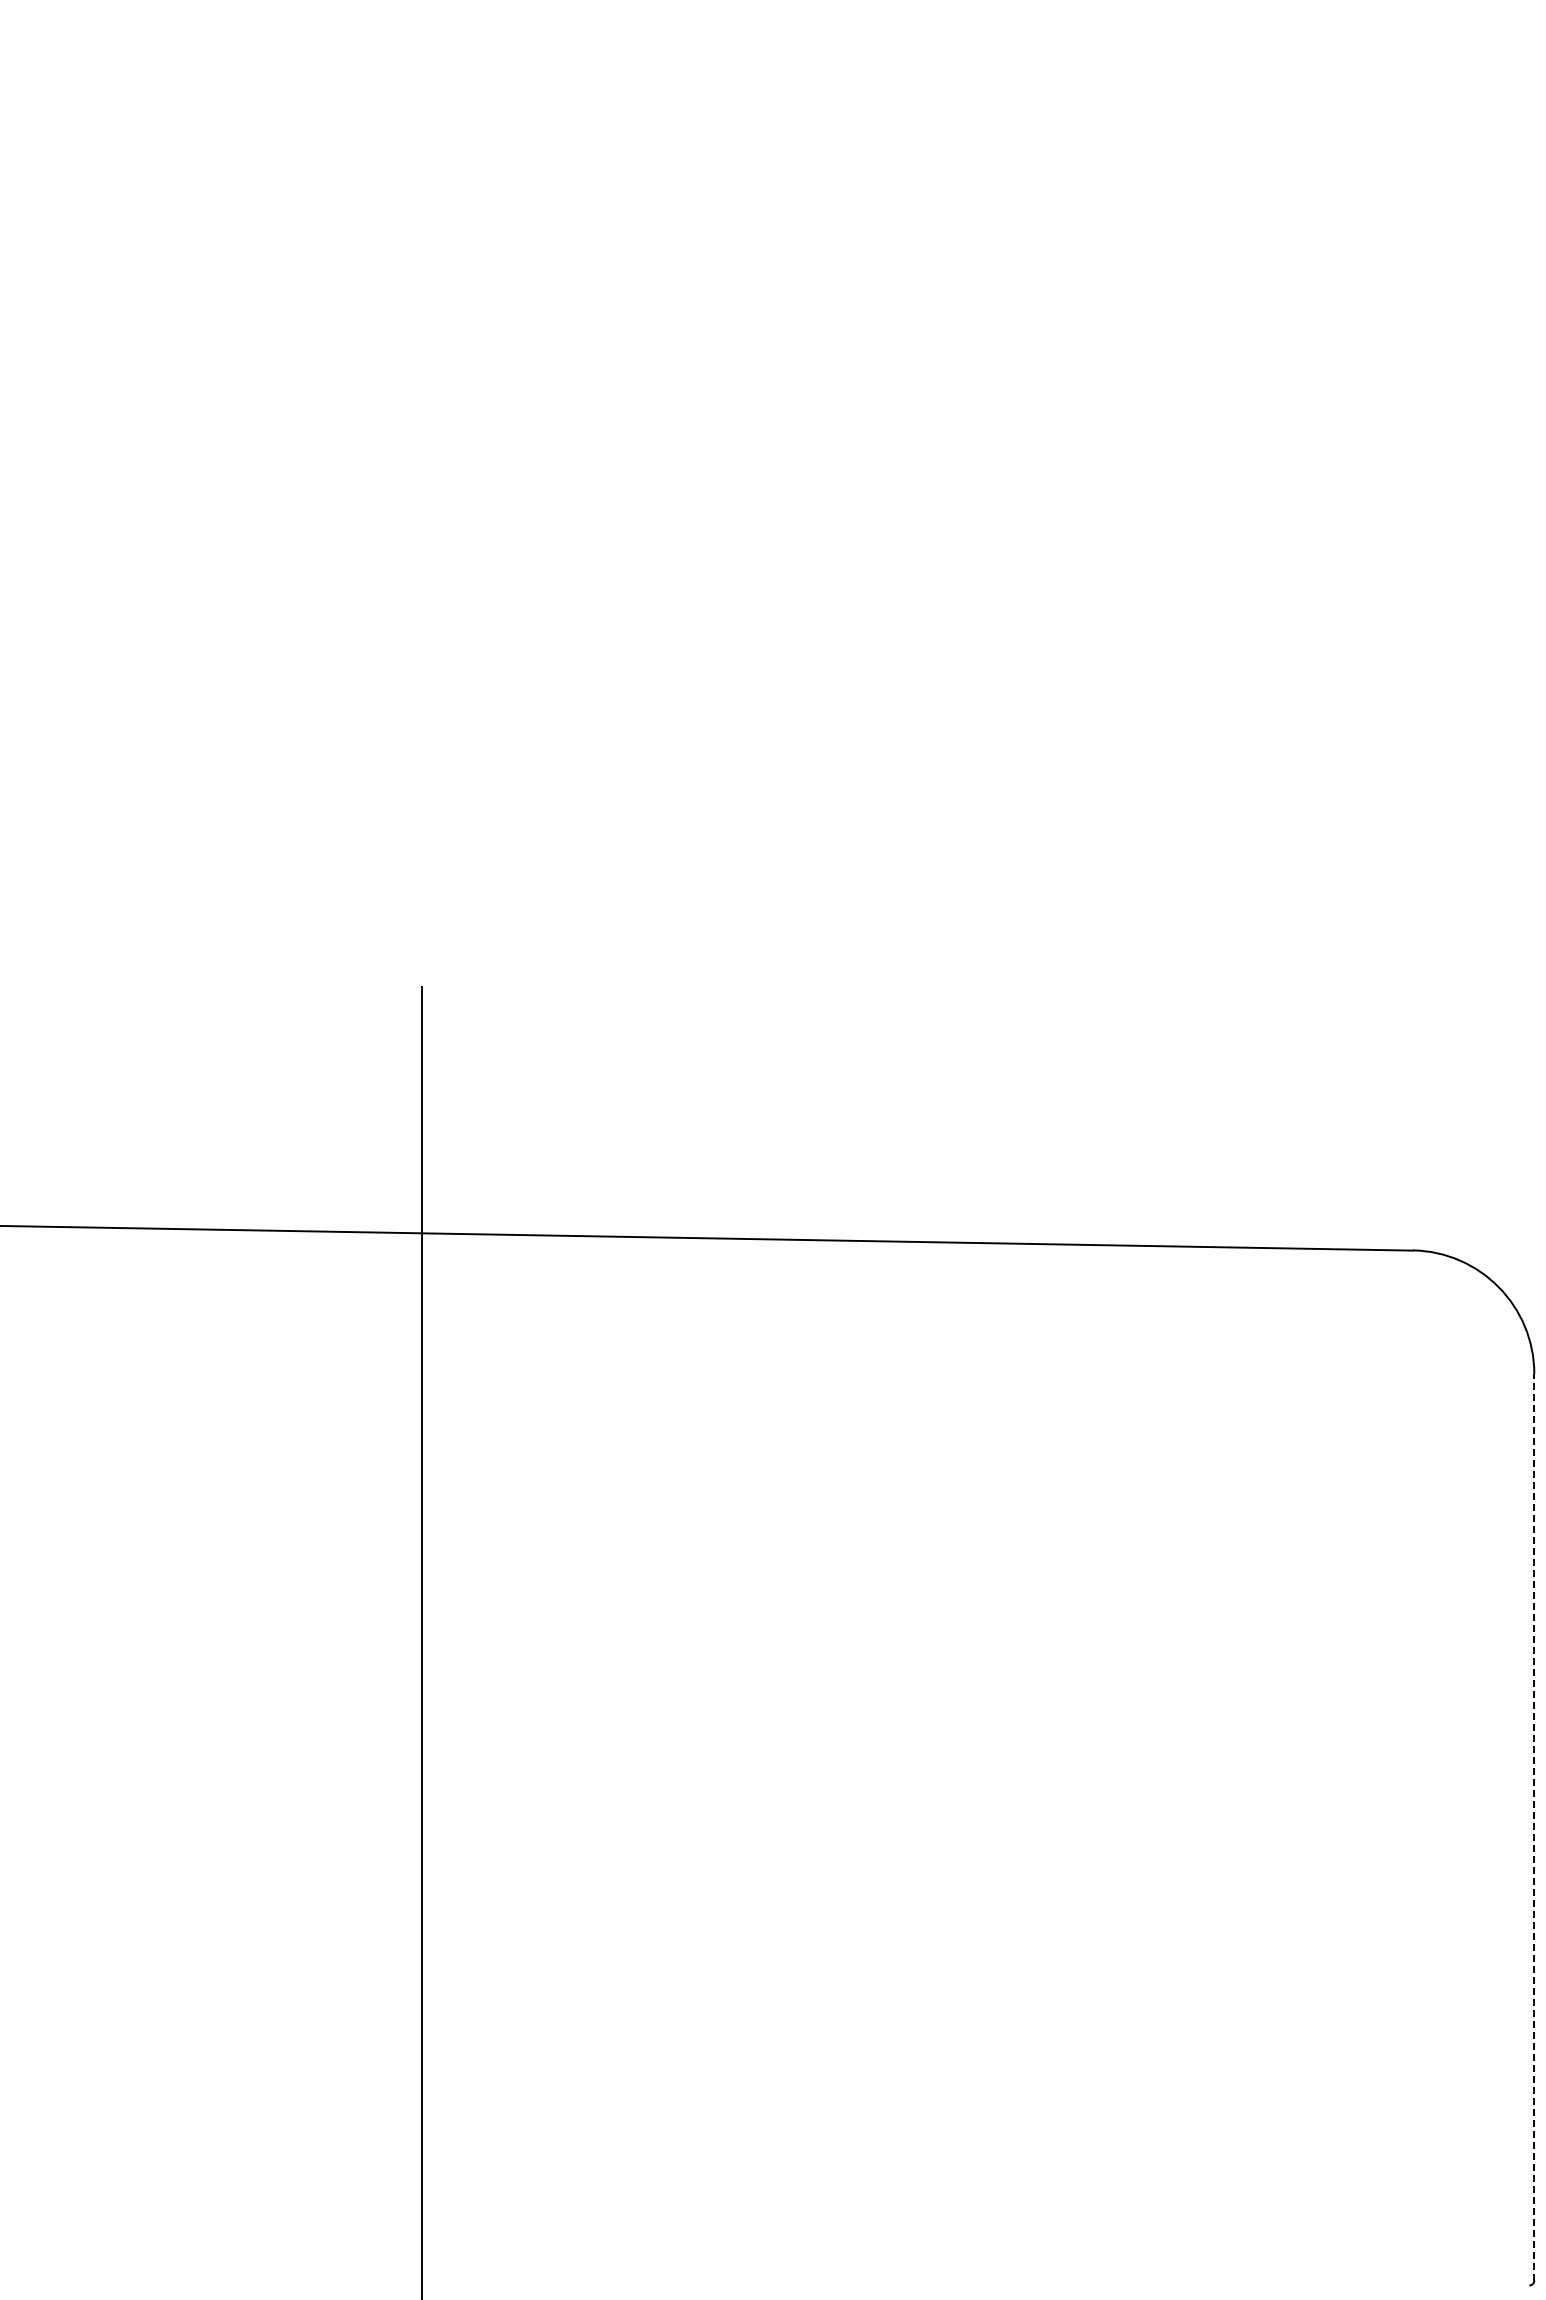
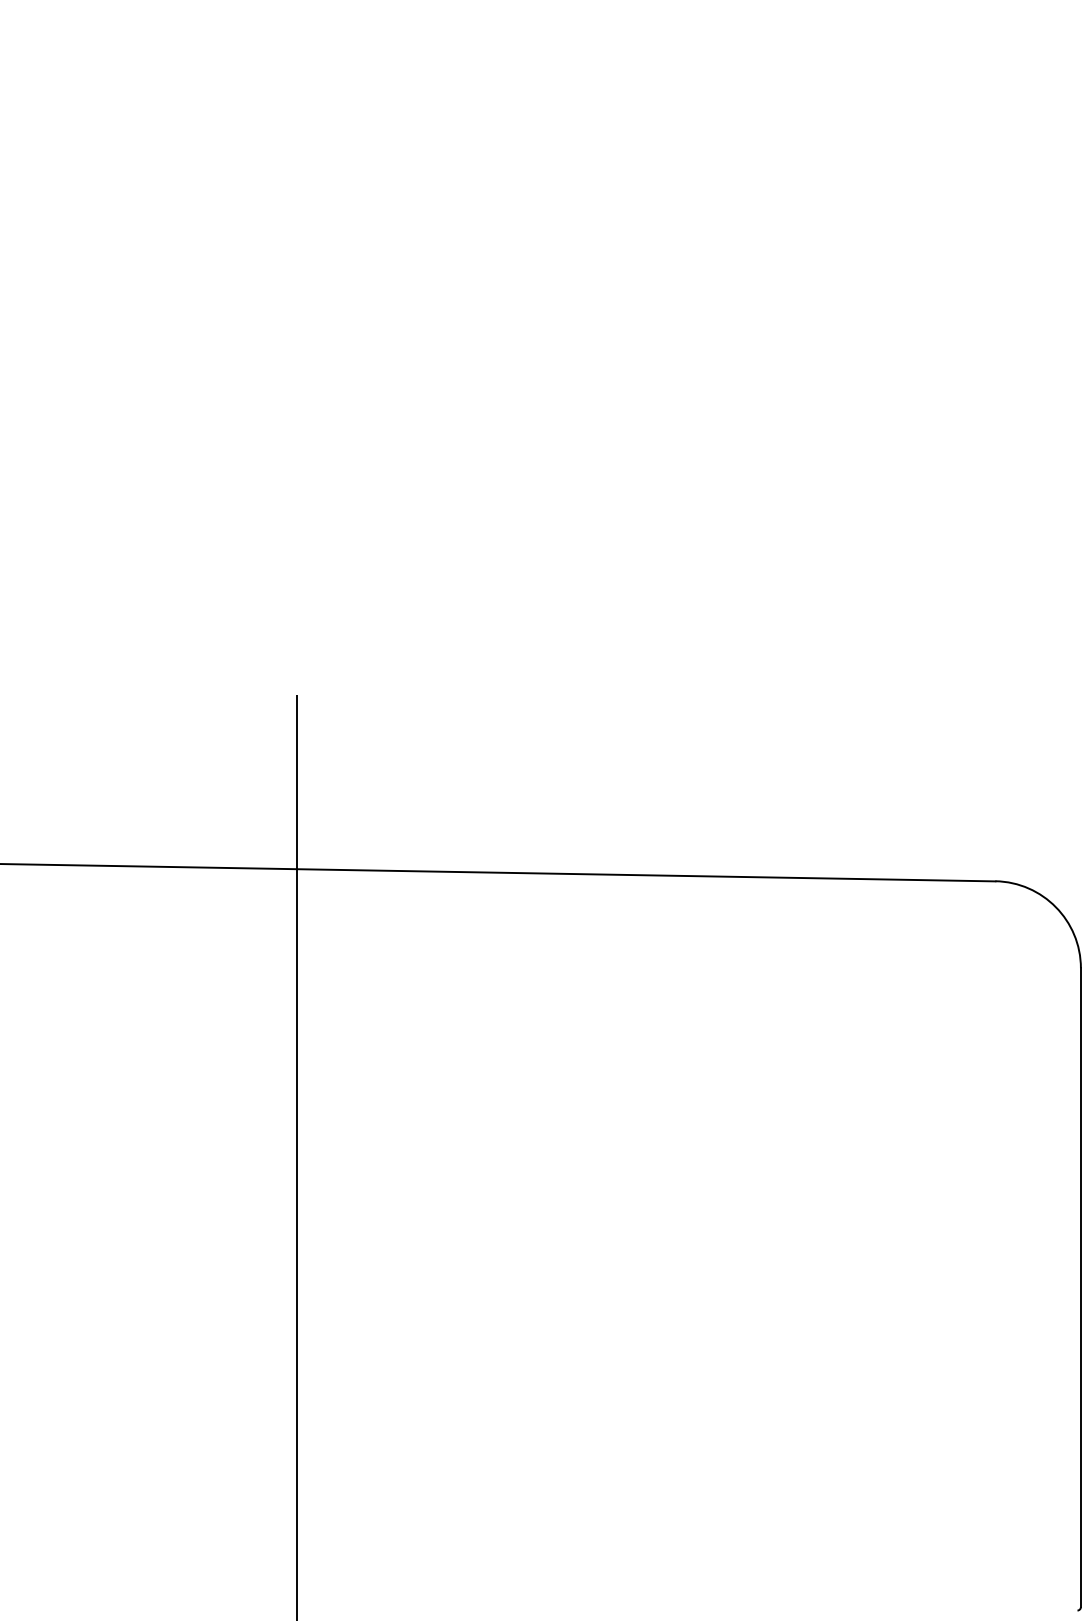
line: (1534, 1826) -> (1081, 1287), dashed -> solid

